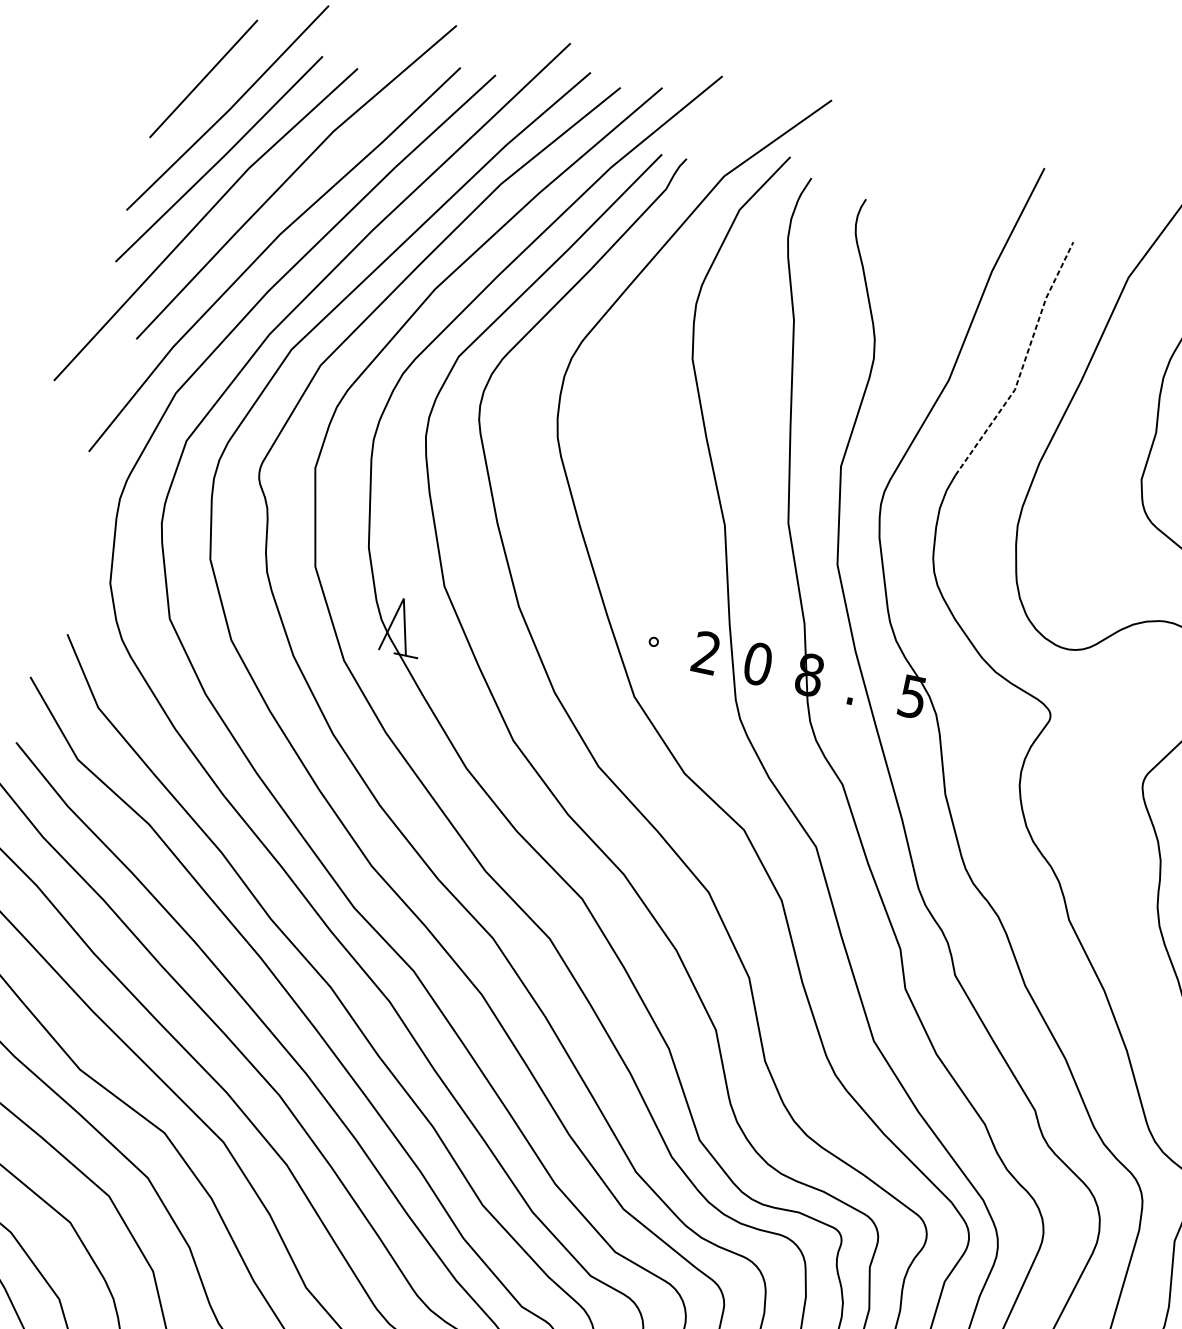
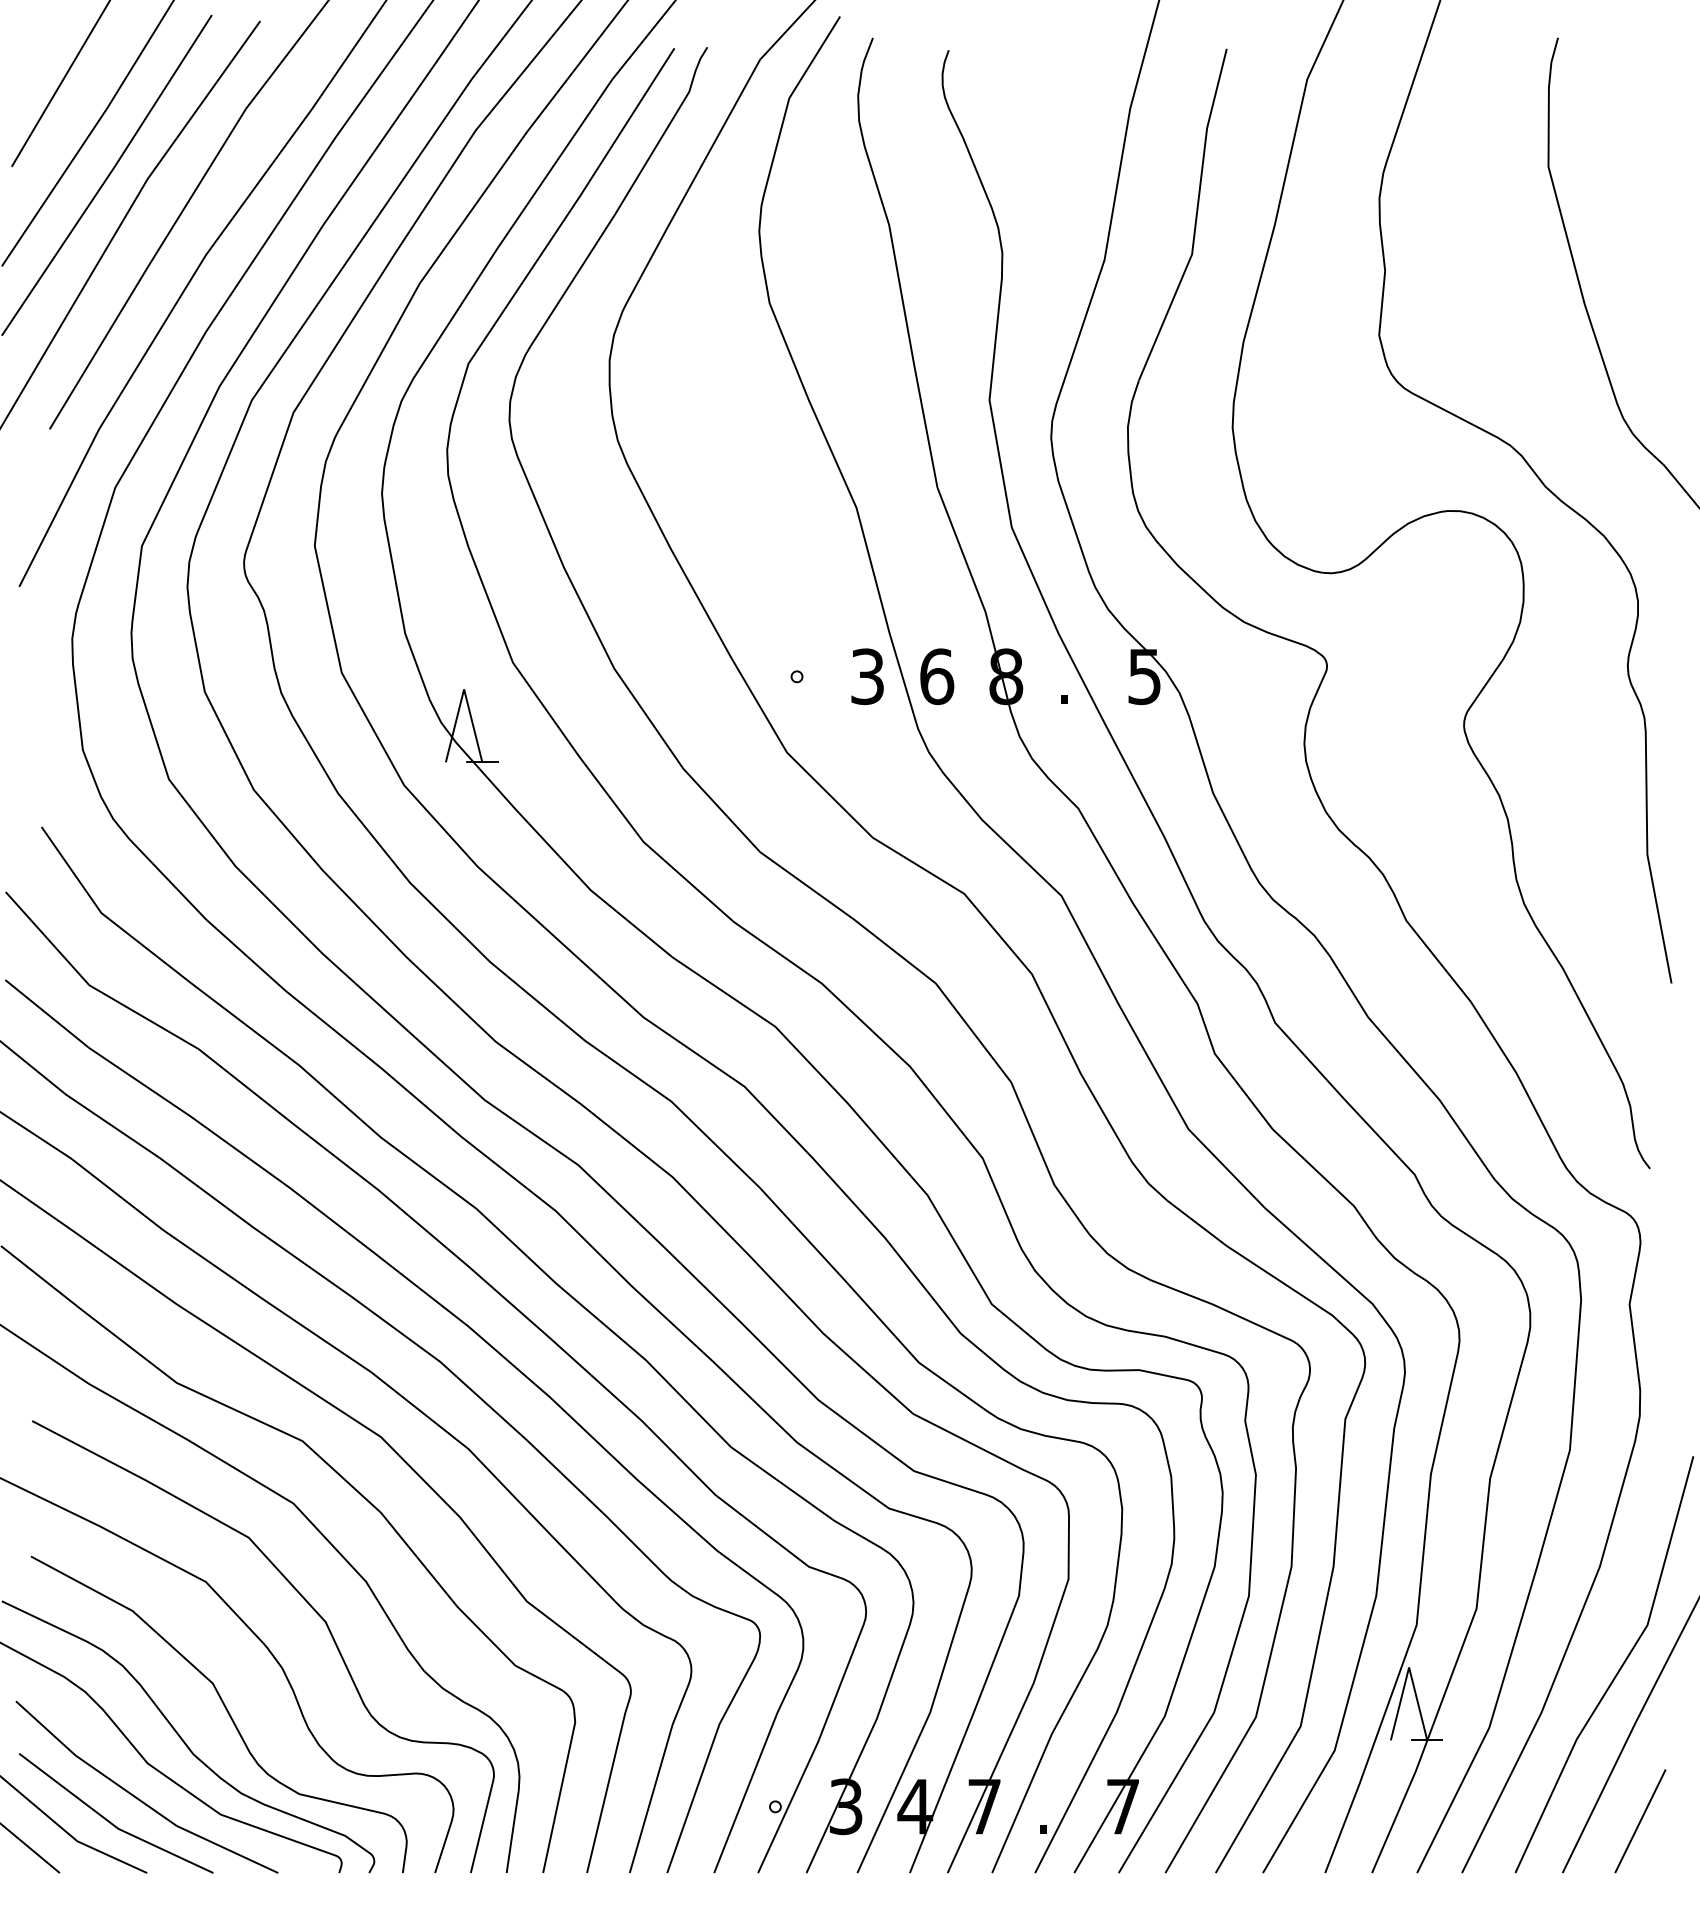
line: (1024, 363) -> (1196, 217), dashed -> solid
text: (706, 652) -> (867, 676), 2 -> 3
text: (758, 663) -> (937, 676), 0 -> 6

